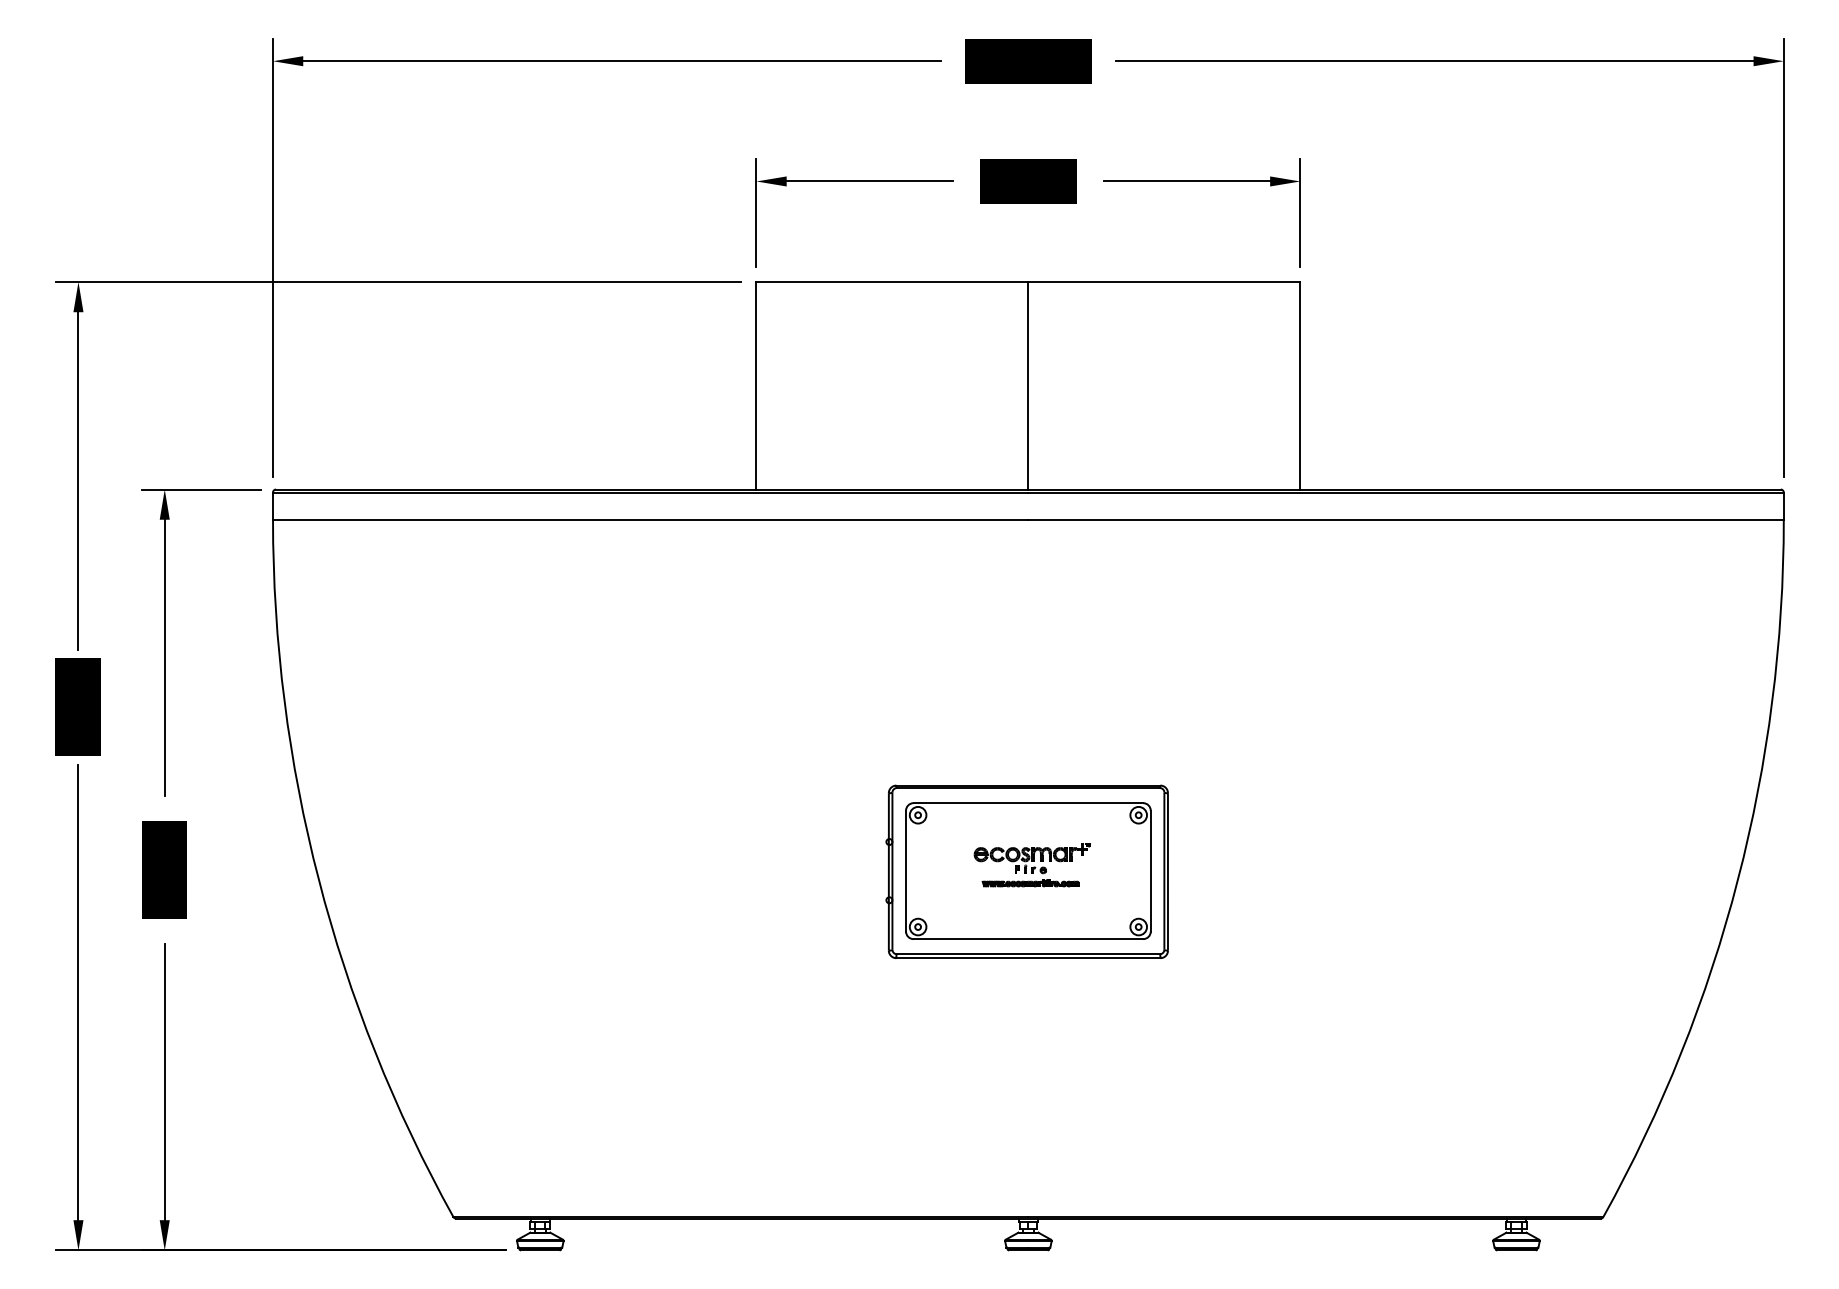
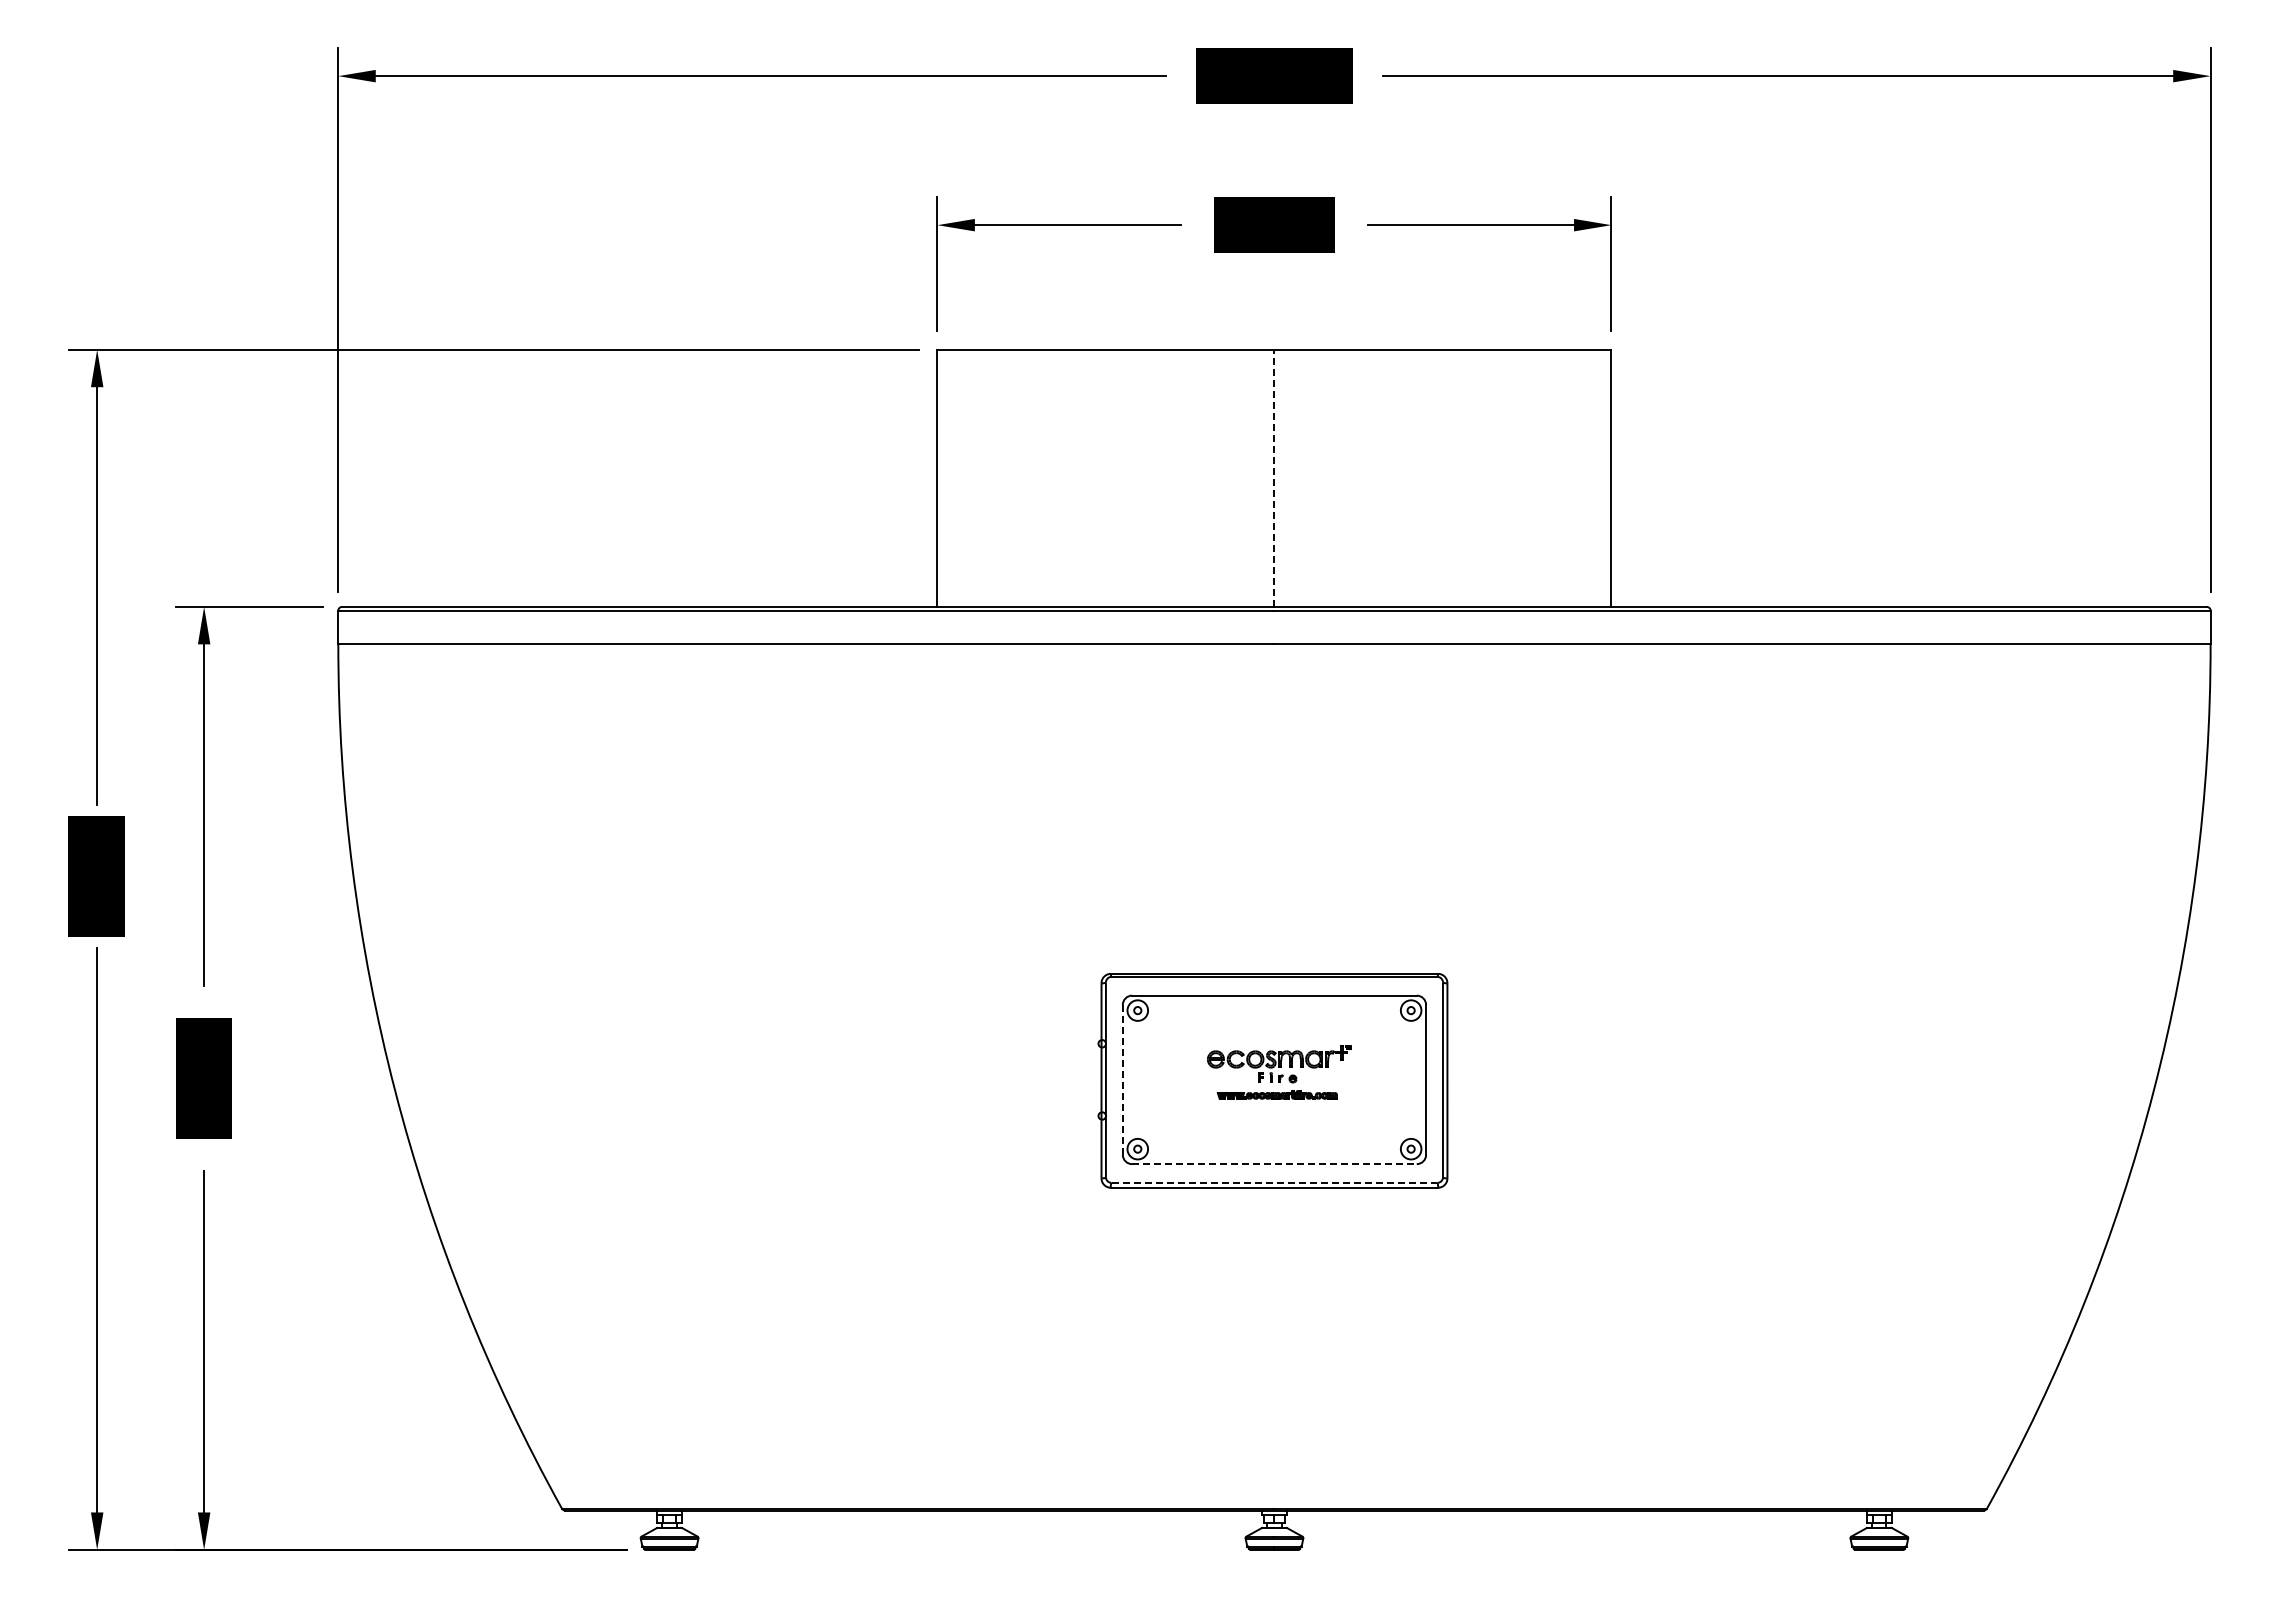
line: (1028, 385) -> (1274, 478), solid -> dashed
line: (905, 870) -> (1122, 1079), solid -> dashed
line: (1028, 939) -> (1274, 1164), solid -> dashed
line: (1028, 953) -> (1274, 1182), solid -> dashed

